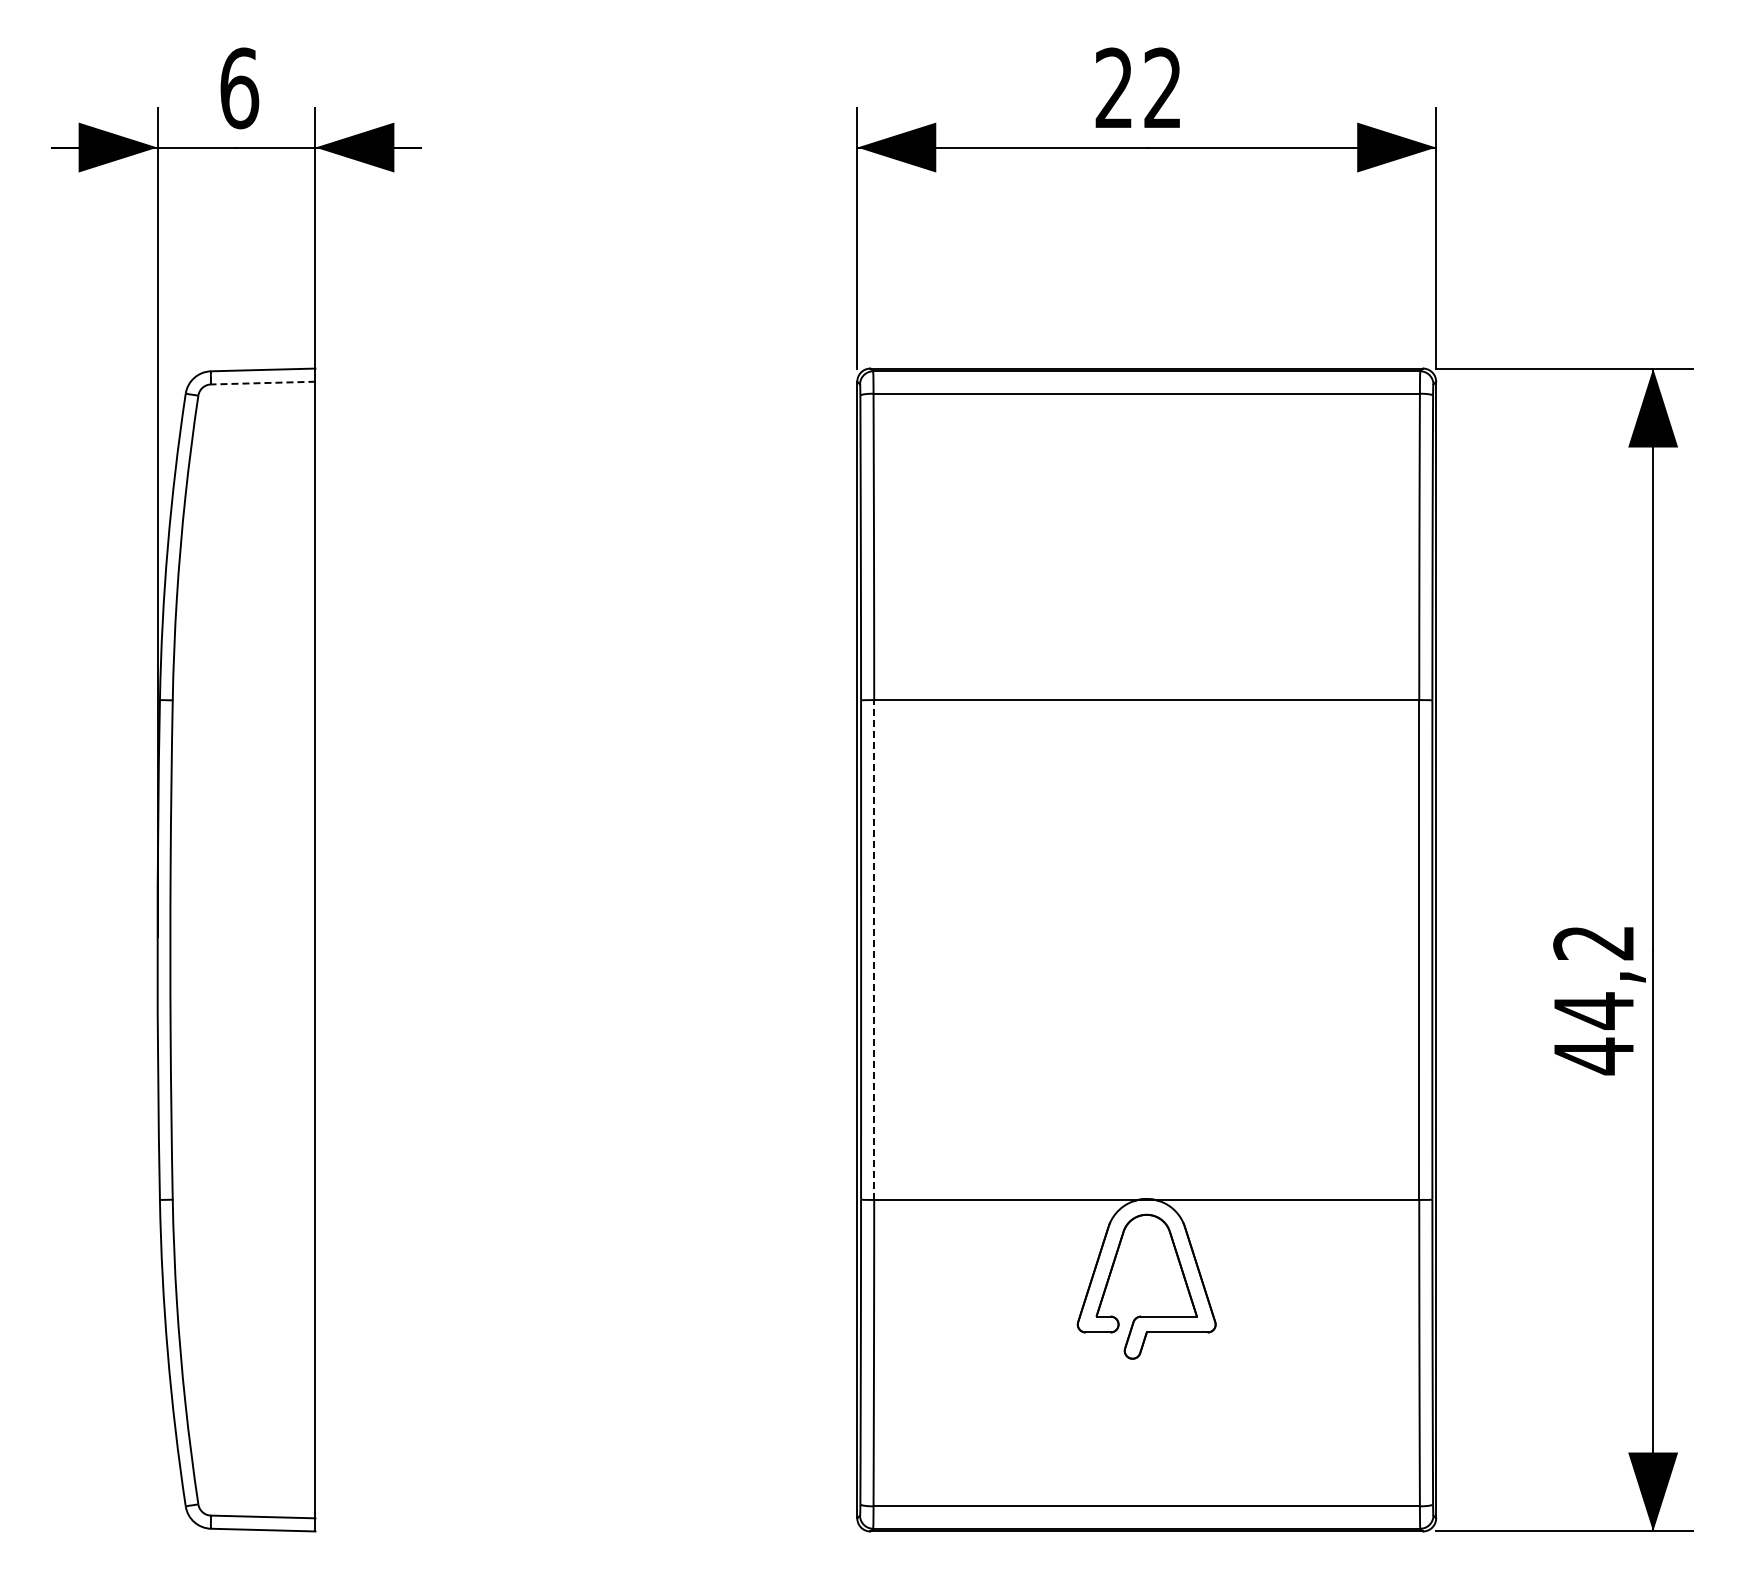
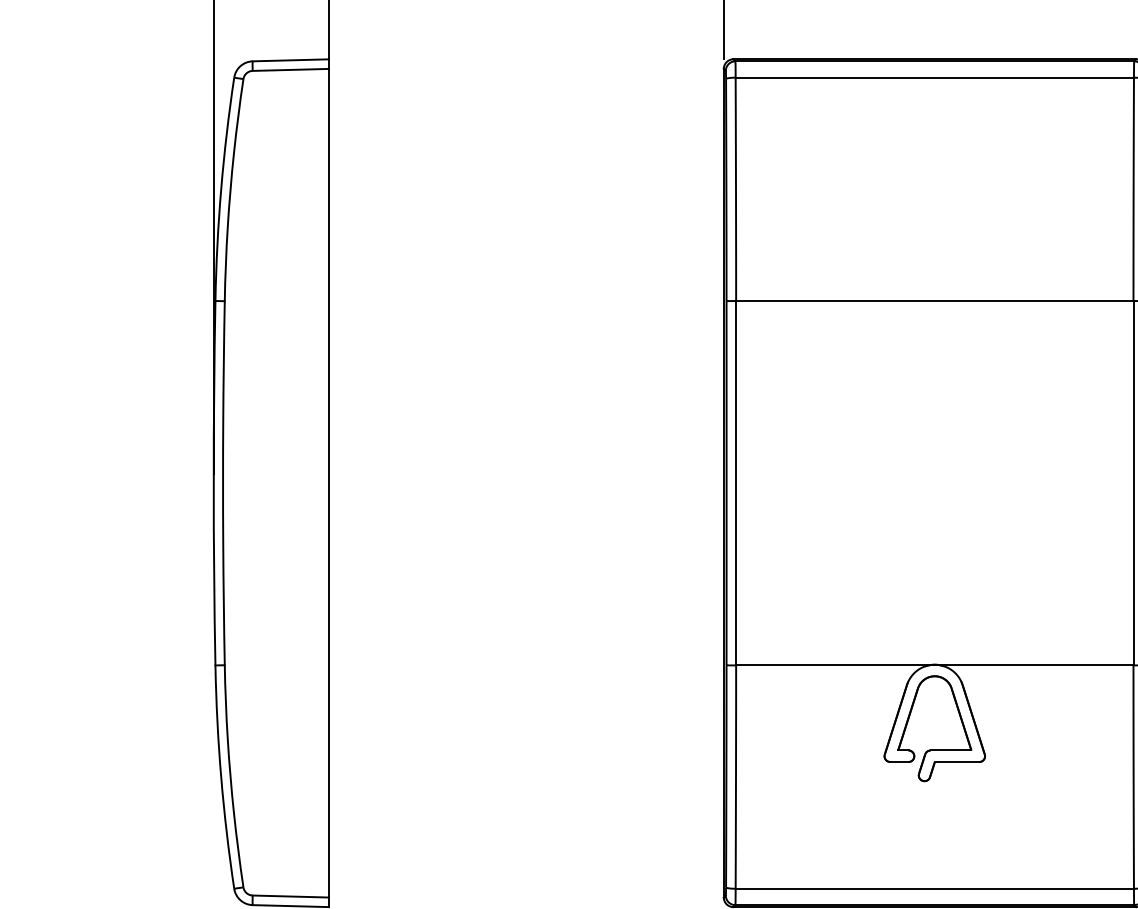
line: (262, 383) -> (290, 70), dashed -> solid
line: (874, 950) -> (736, 483), dashed -> solid

